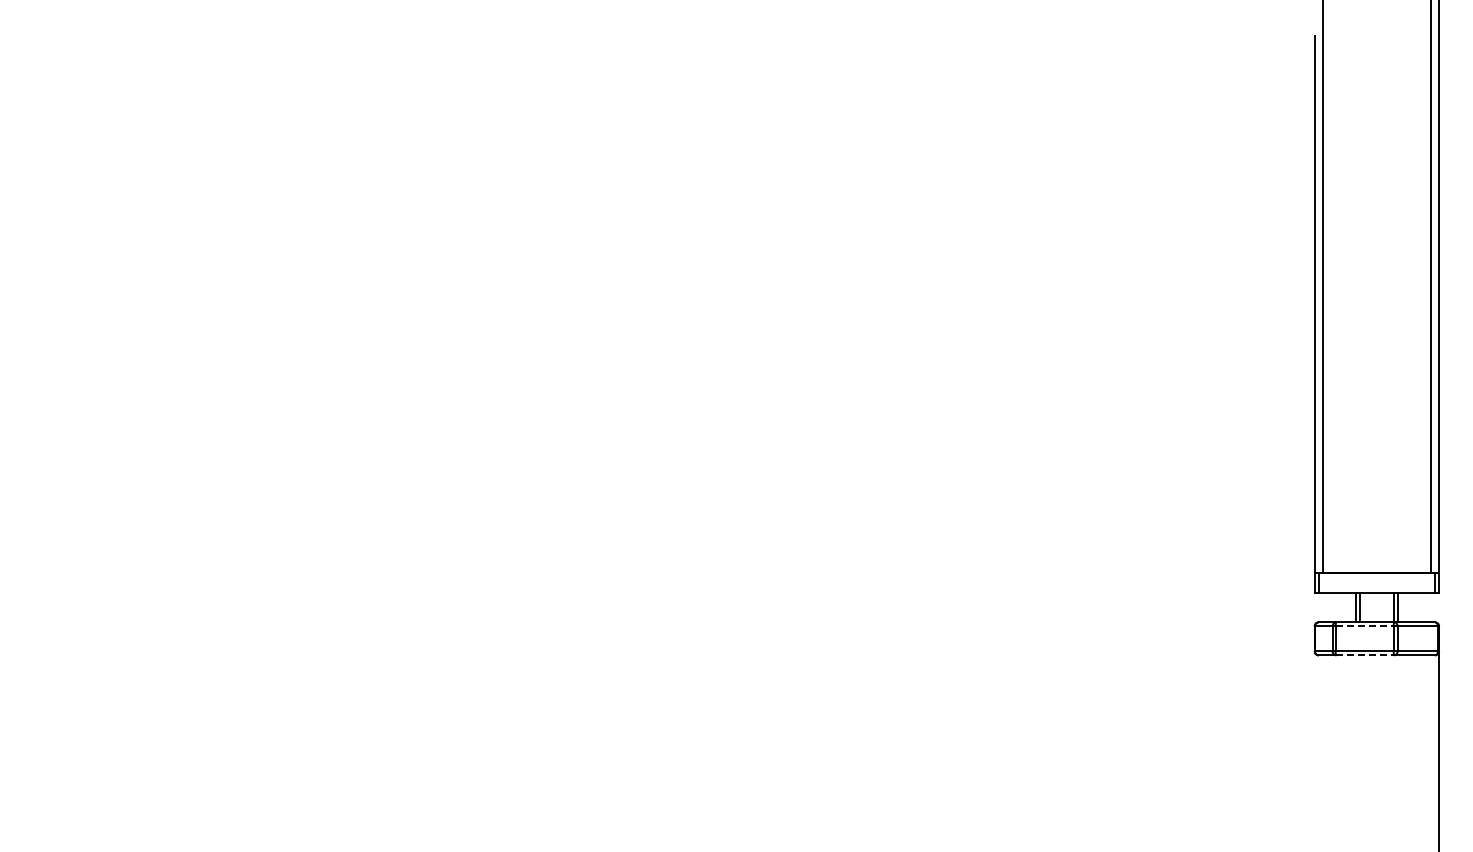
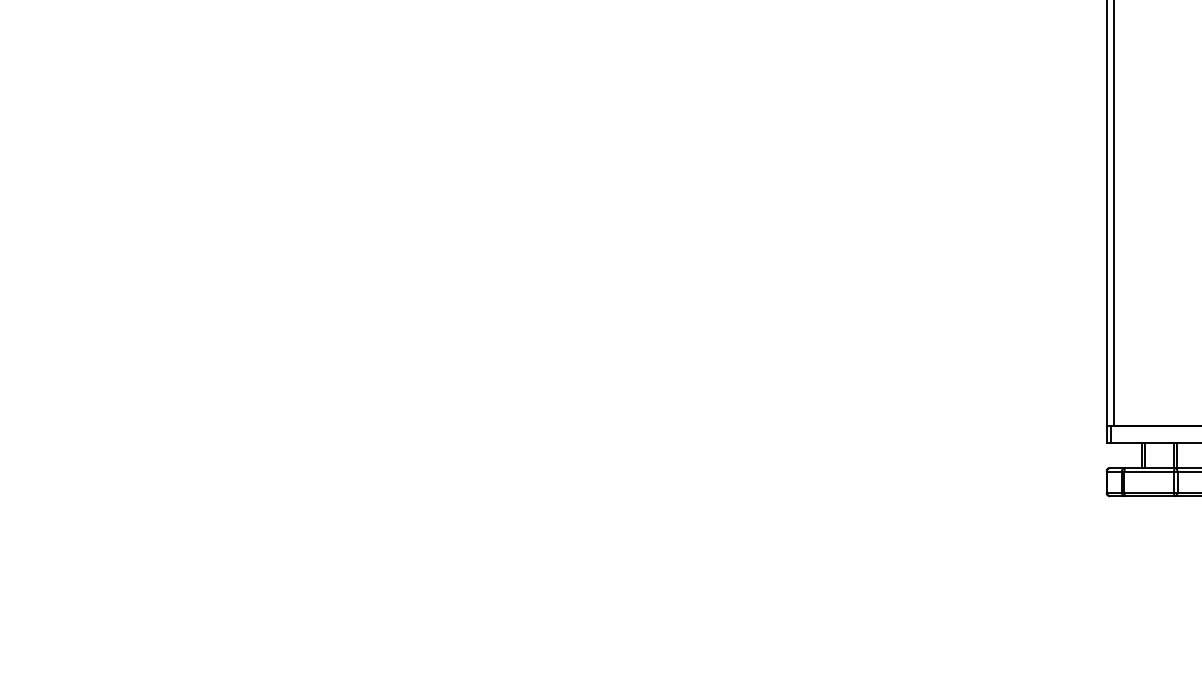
line: (1365, 626) -> (1150, 471), dashed -> solid
line: (1366, 655) -> (1150, 496), dashed -> solid

